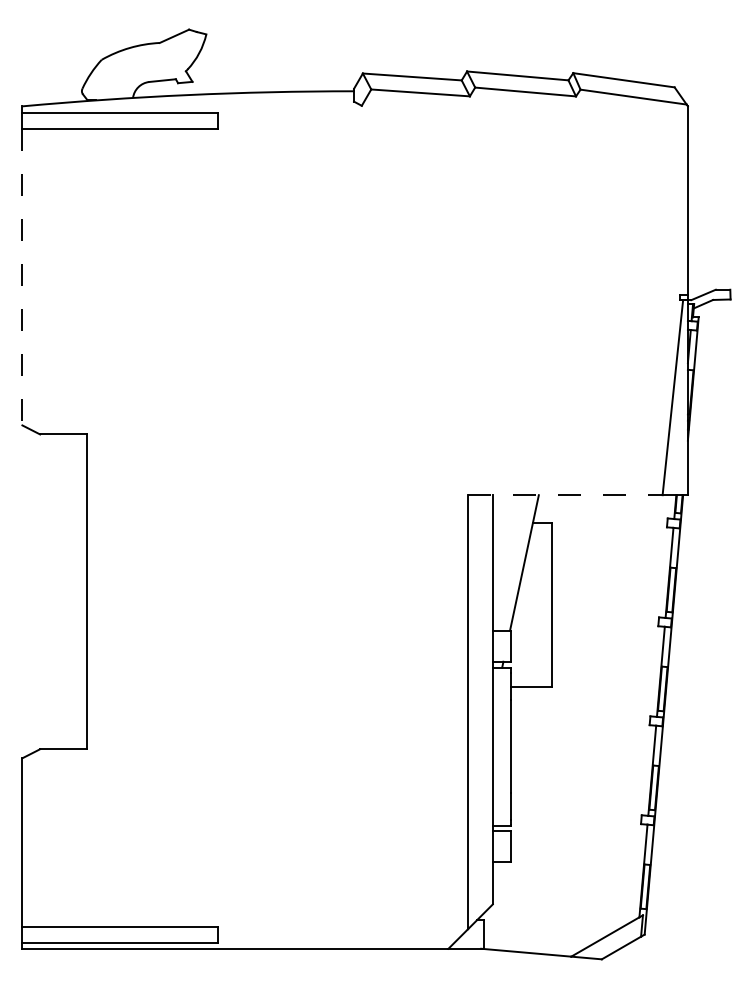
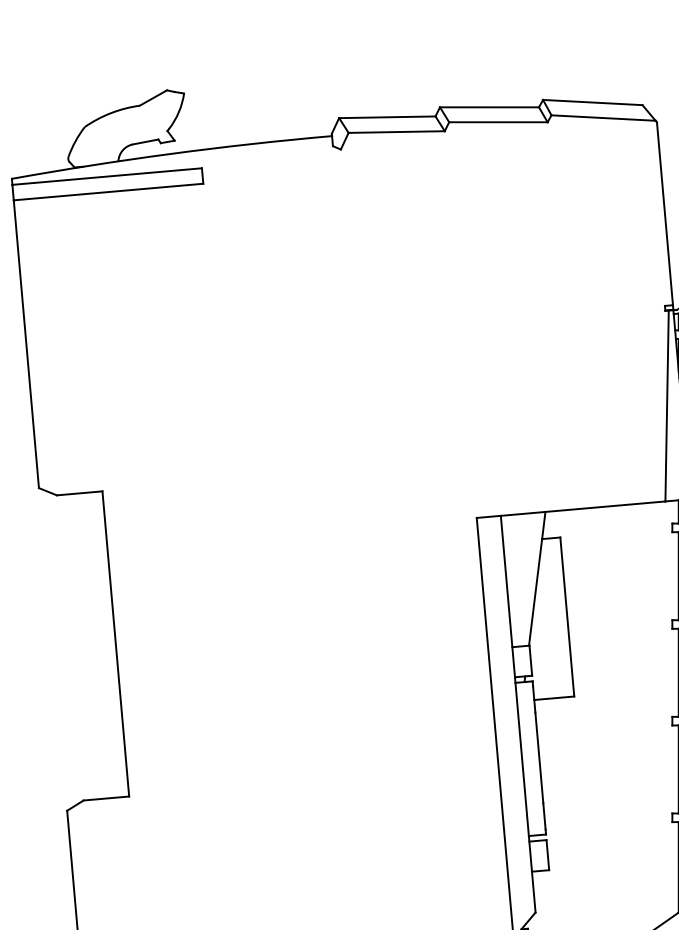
line: (22, 277) -> (26, 344), dashed -> solid
line: (565, 495) -> (571, 509), dashed -> solid

